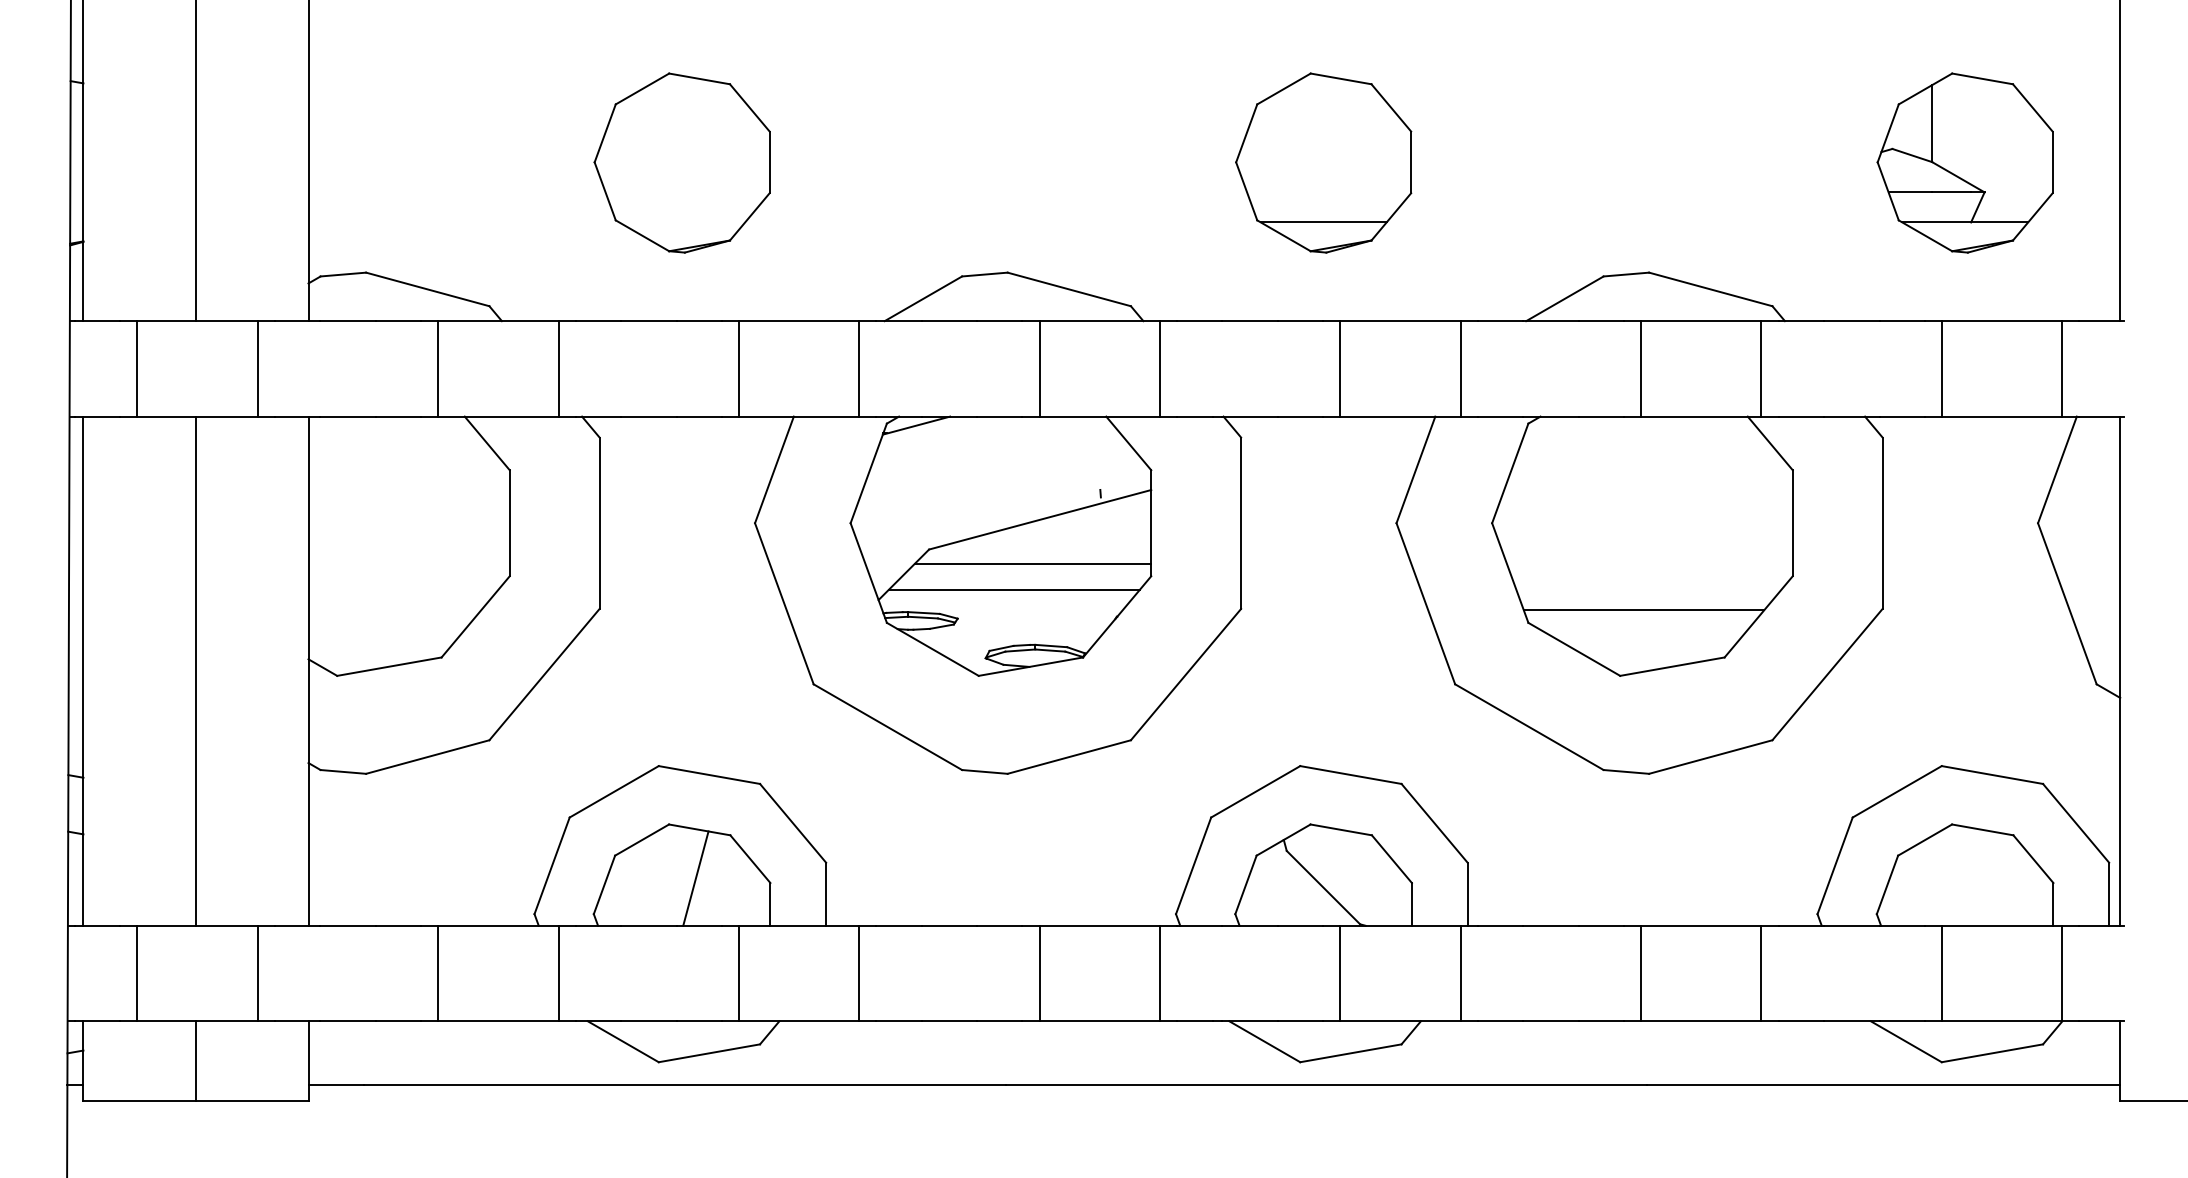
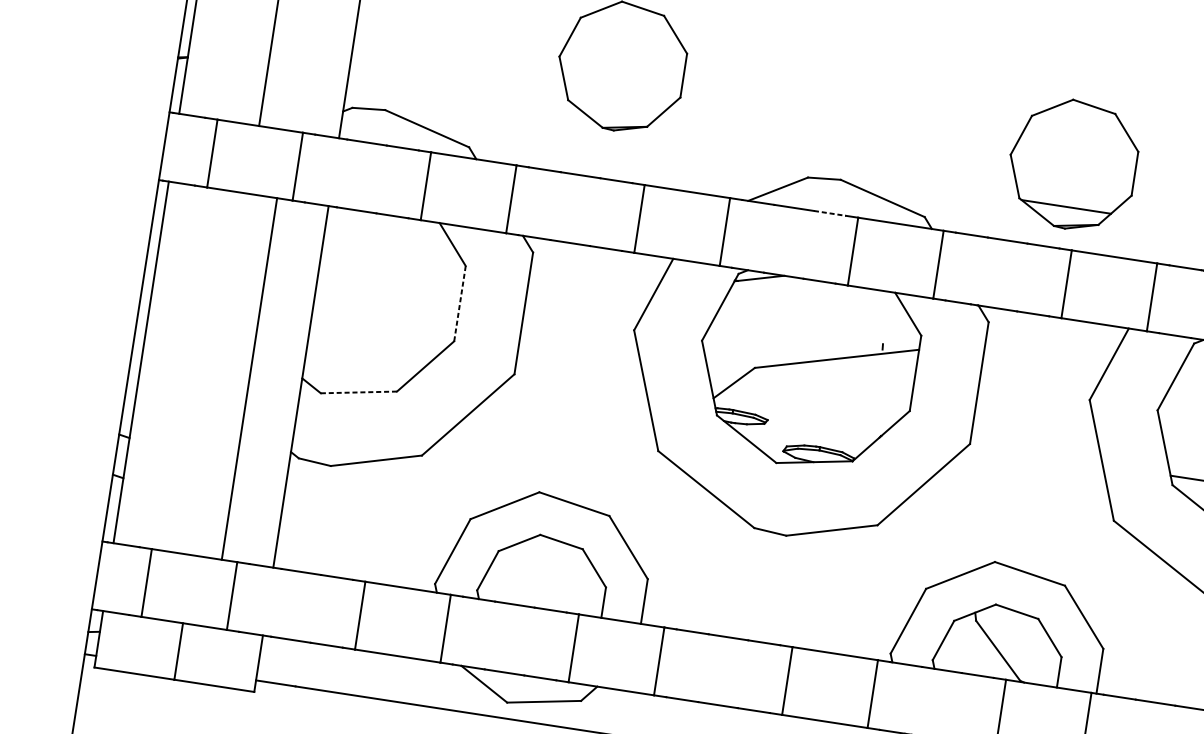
part: (1323, 162) -> (1072, 164), moved
line: (999, 321) -> (829, 213), solid -> dashed
line: (509, 522) -> (459, 303), solid -> dashed
line: (1032, 564) -> (826, 389), removed
line: (1013, 590) -> (810, 406), removed
line: (389, 666) -> (359, 392), solid -> dashed
line: (195, 670) -> (249, 378), moved
line: (695, 878) -> (553, 576), removed

